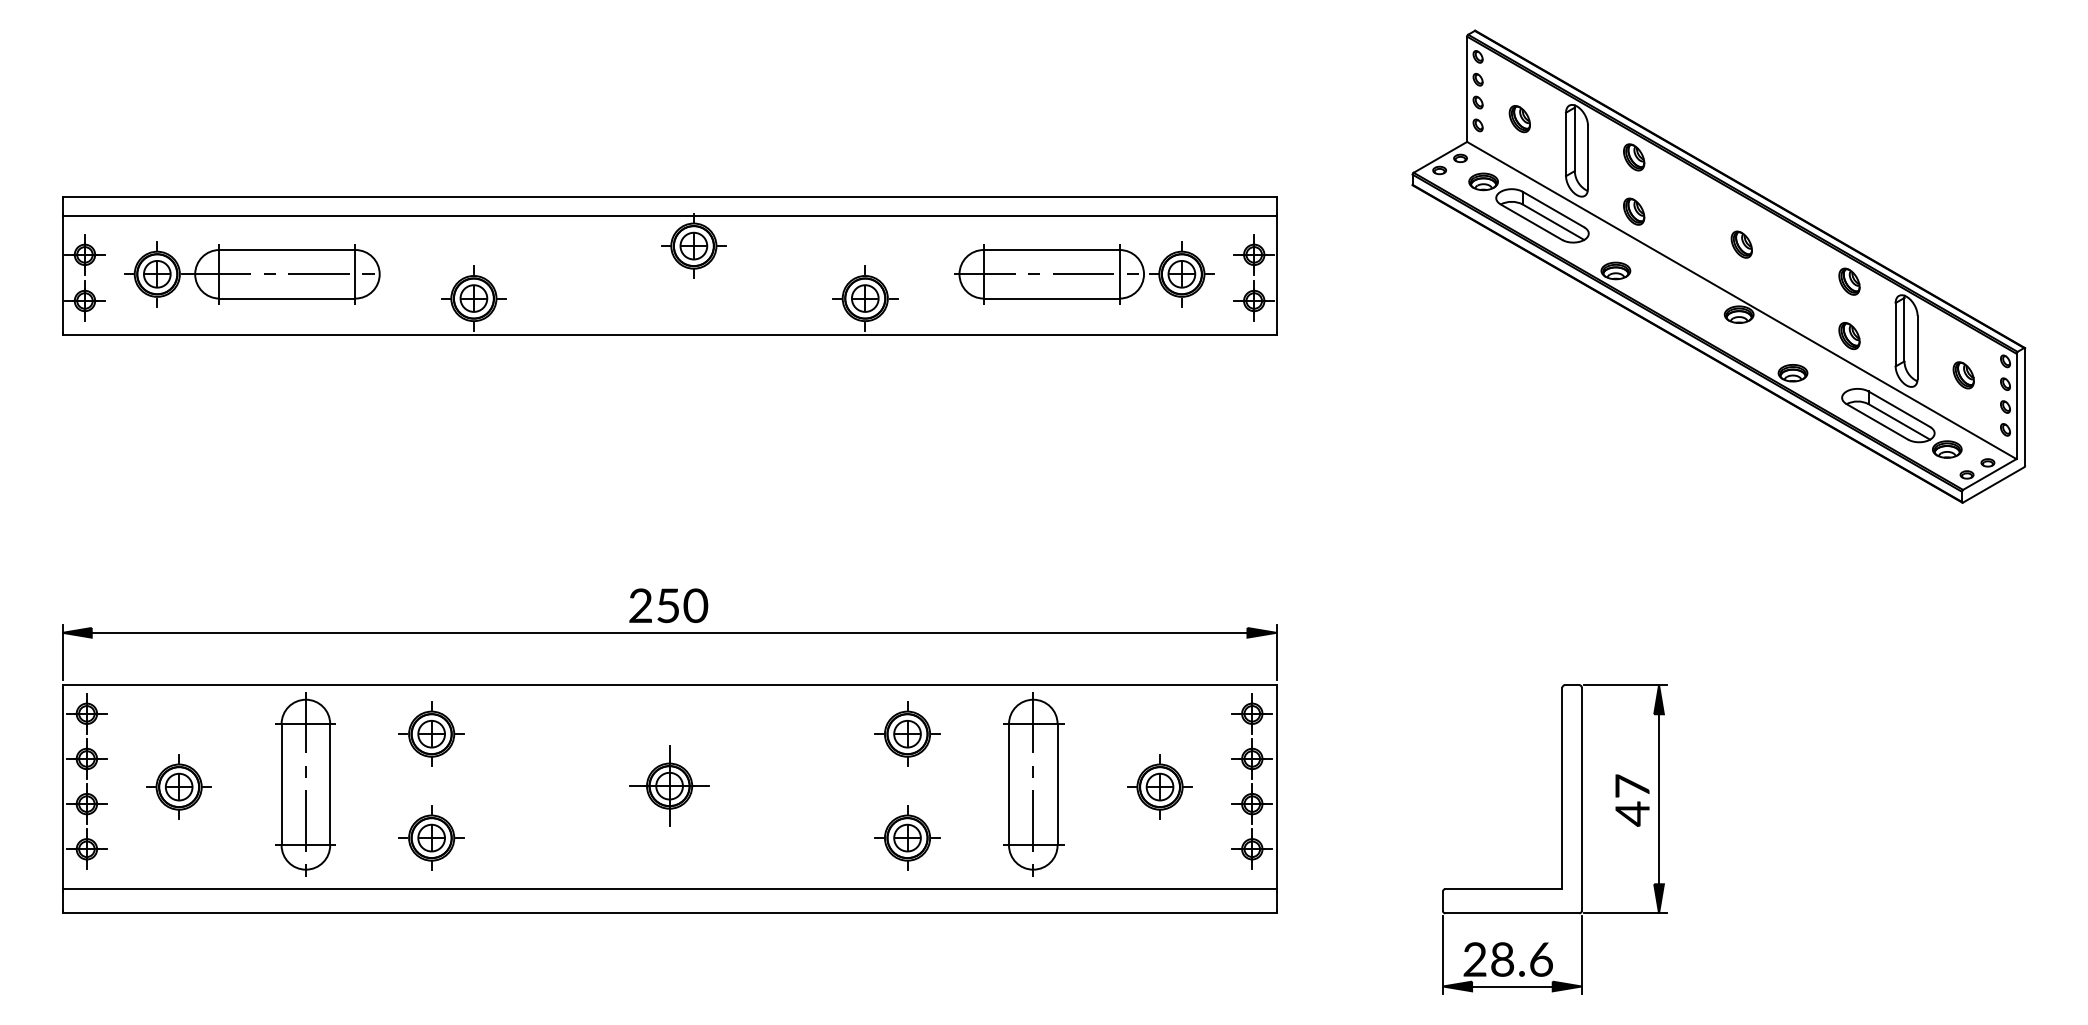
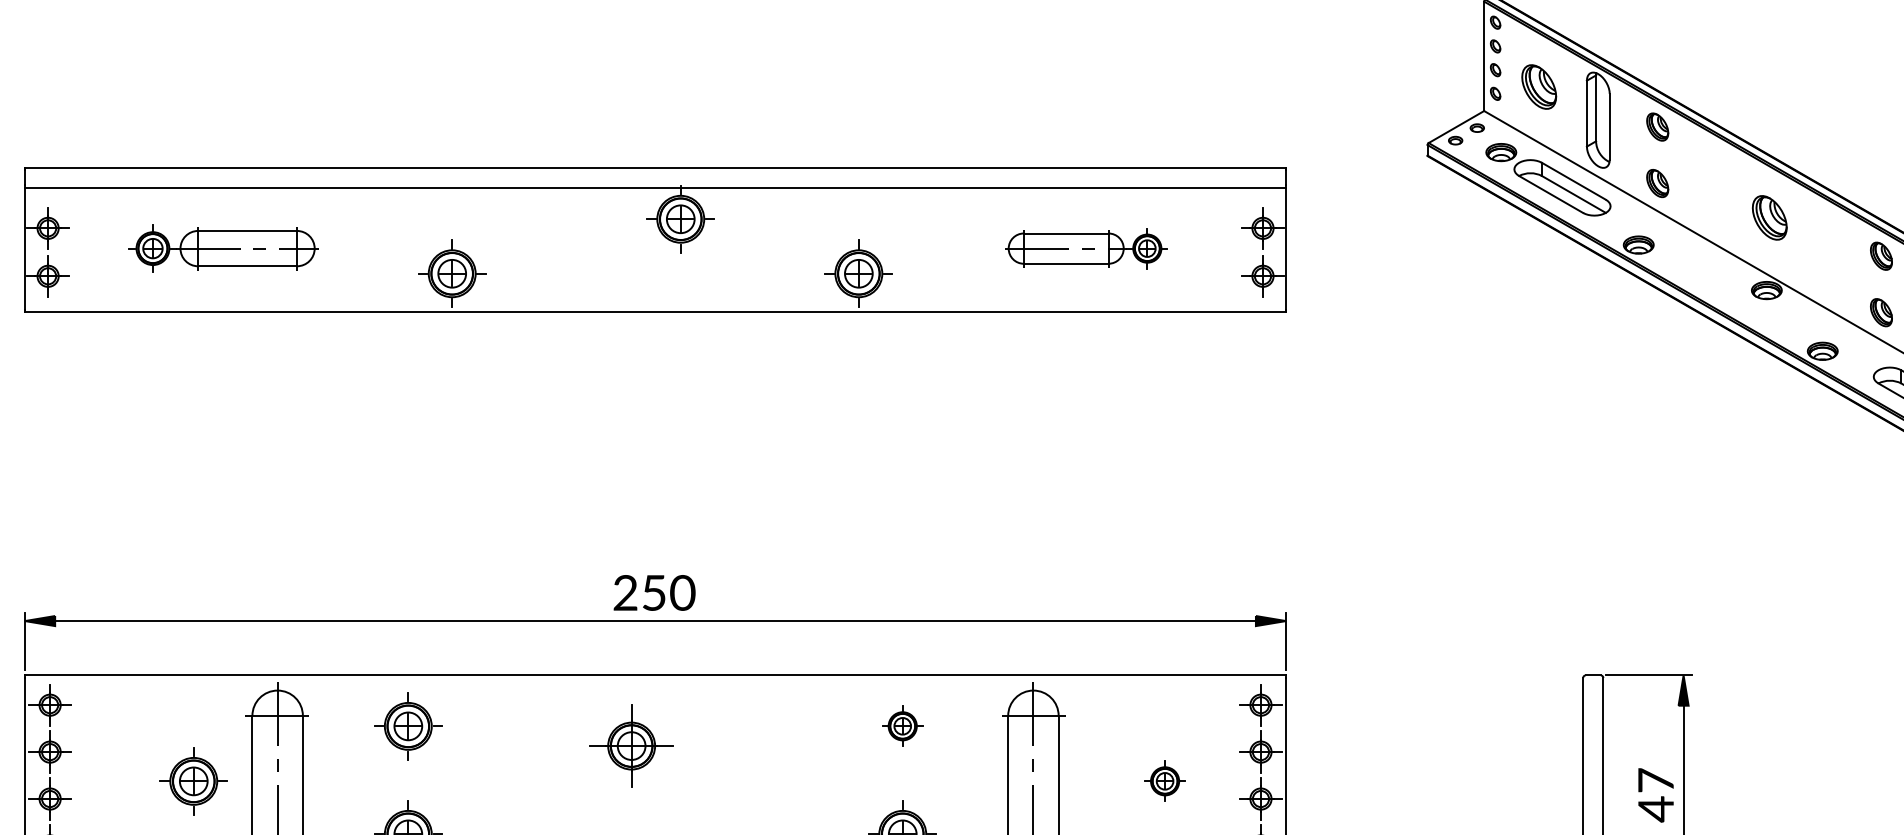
part: (1519, 119) -> (1538, 87), size x1.6
part: (1741, 244) -> (1769, 217), size x1.6
part: (252, 274) -> (222, 248), size x0.7
part: (1084, 274) -> (1086, 248), size x0.6
part: (907, 733) -> (902, 725), size x0.6
part: (669, 785) -> (631, 745), moved
part: (178, 786) -> (193, 780), moved
part: (1159, 786) -> (1164, 780), size x0.6

